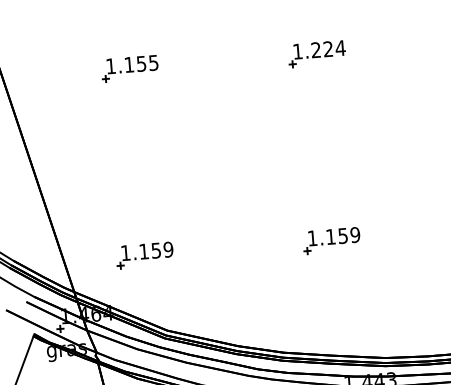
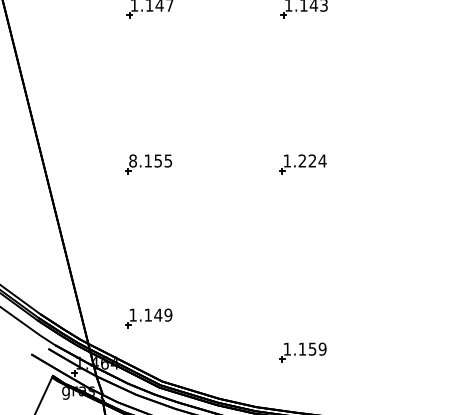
text: (110, 65) -> (132, 160), 1.155 -> 8.155
part: (331, 240) -> (302, 352), moved
text: (156, 249) -> (158, 314), 1.159 -> 1.149

